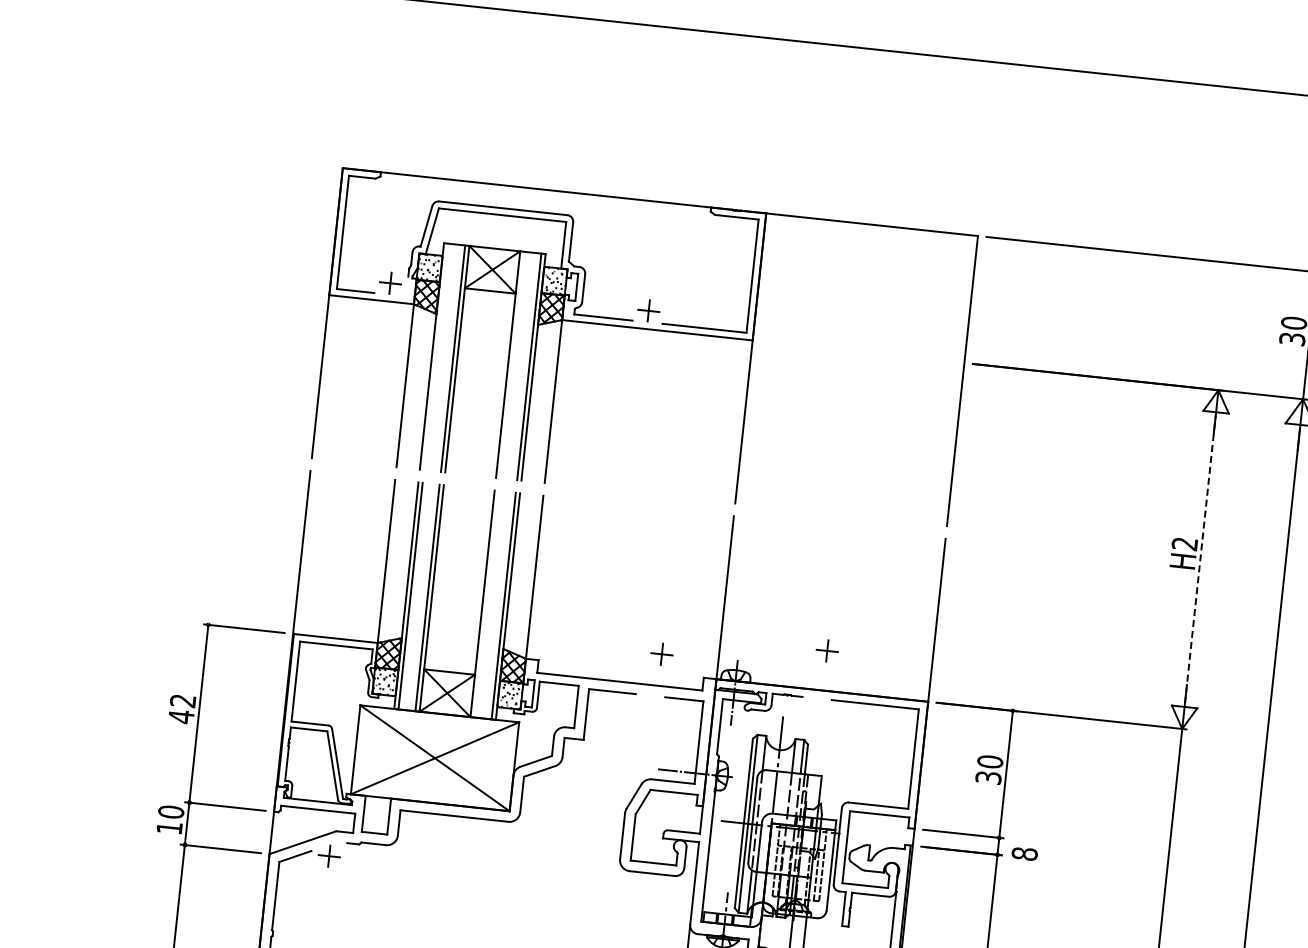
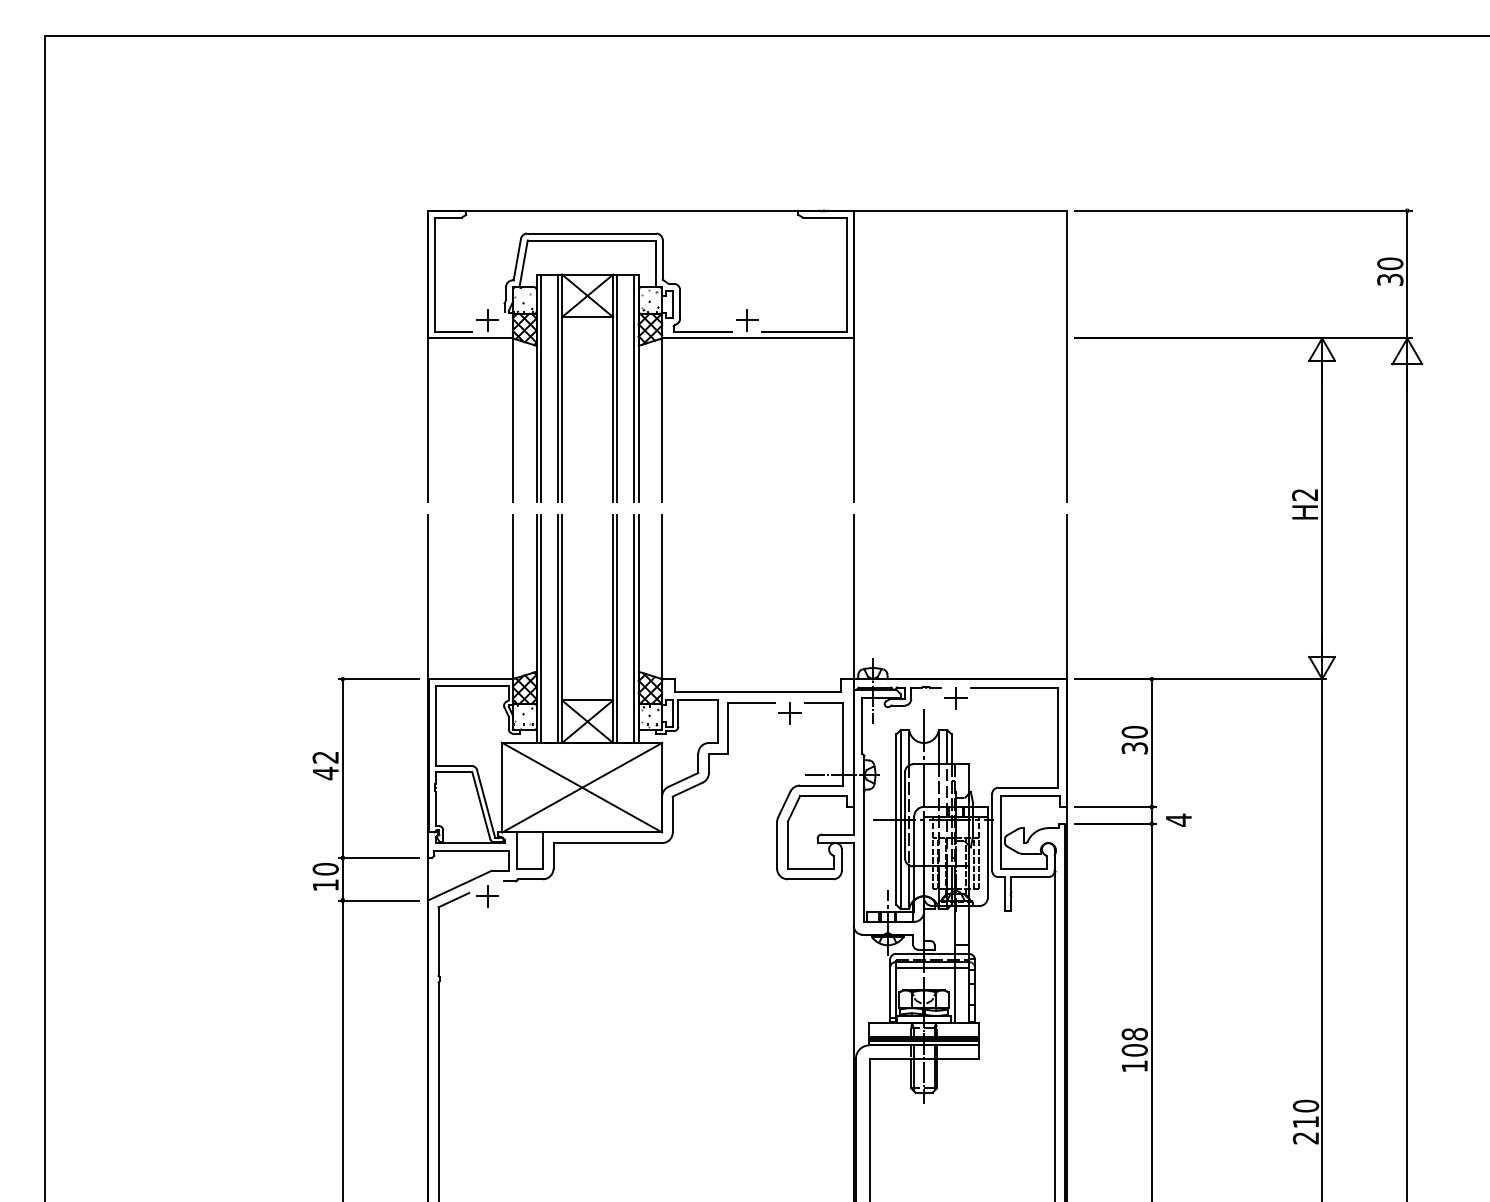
line: (435, 356) -> (540, 388), added
line: (512, 365) -> (617, 388), added
line: (1200, 559) -> (1322, 508), dashed -> solid
line: (486, 604) -> (617, 629), added
part: (826, 651) -> (955, 698), moved
part: (661, 654) -> (789, 713), moved
text: (1024, 853) -> (1178, 819), 8 -> 4

